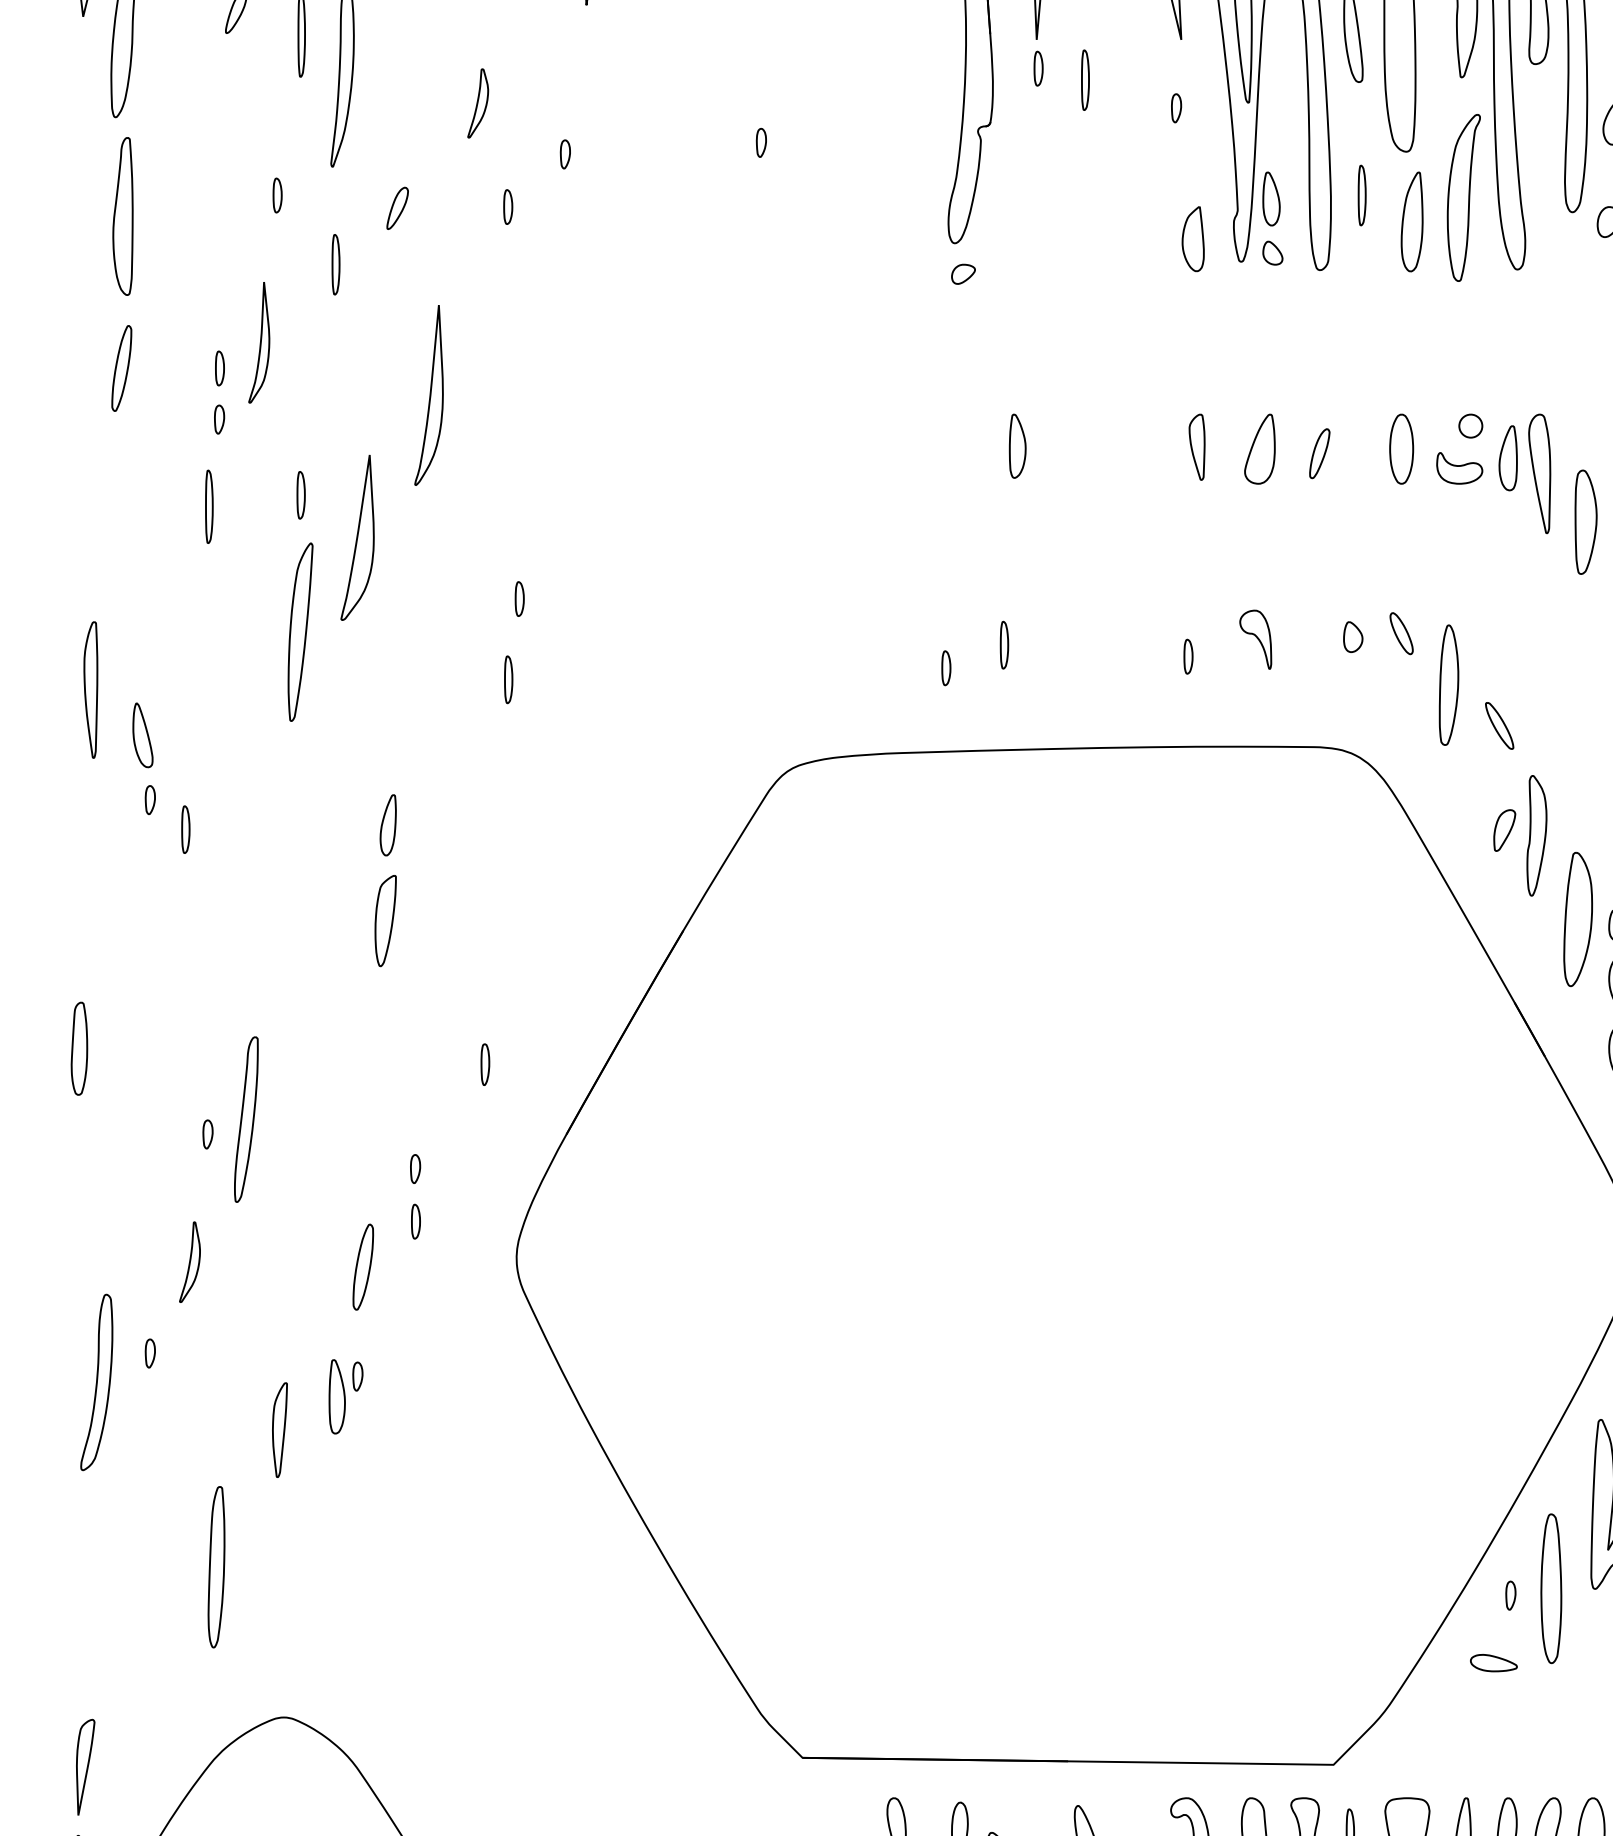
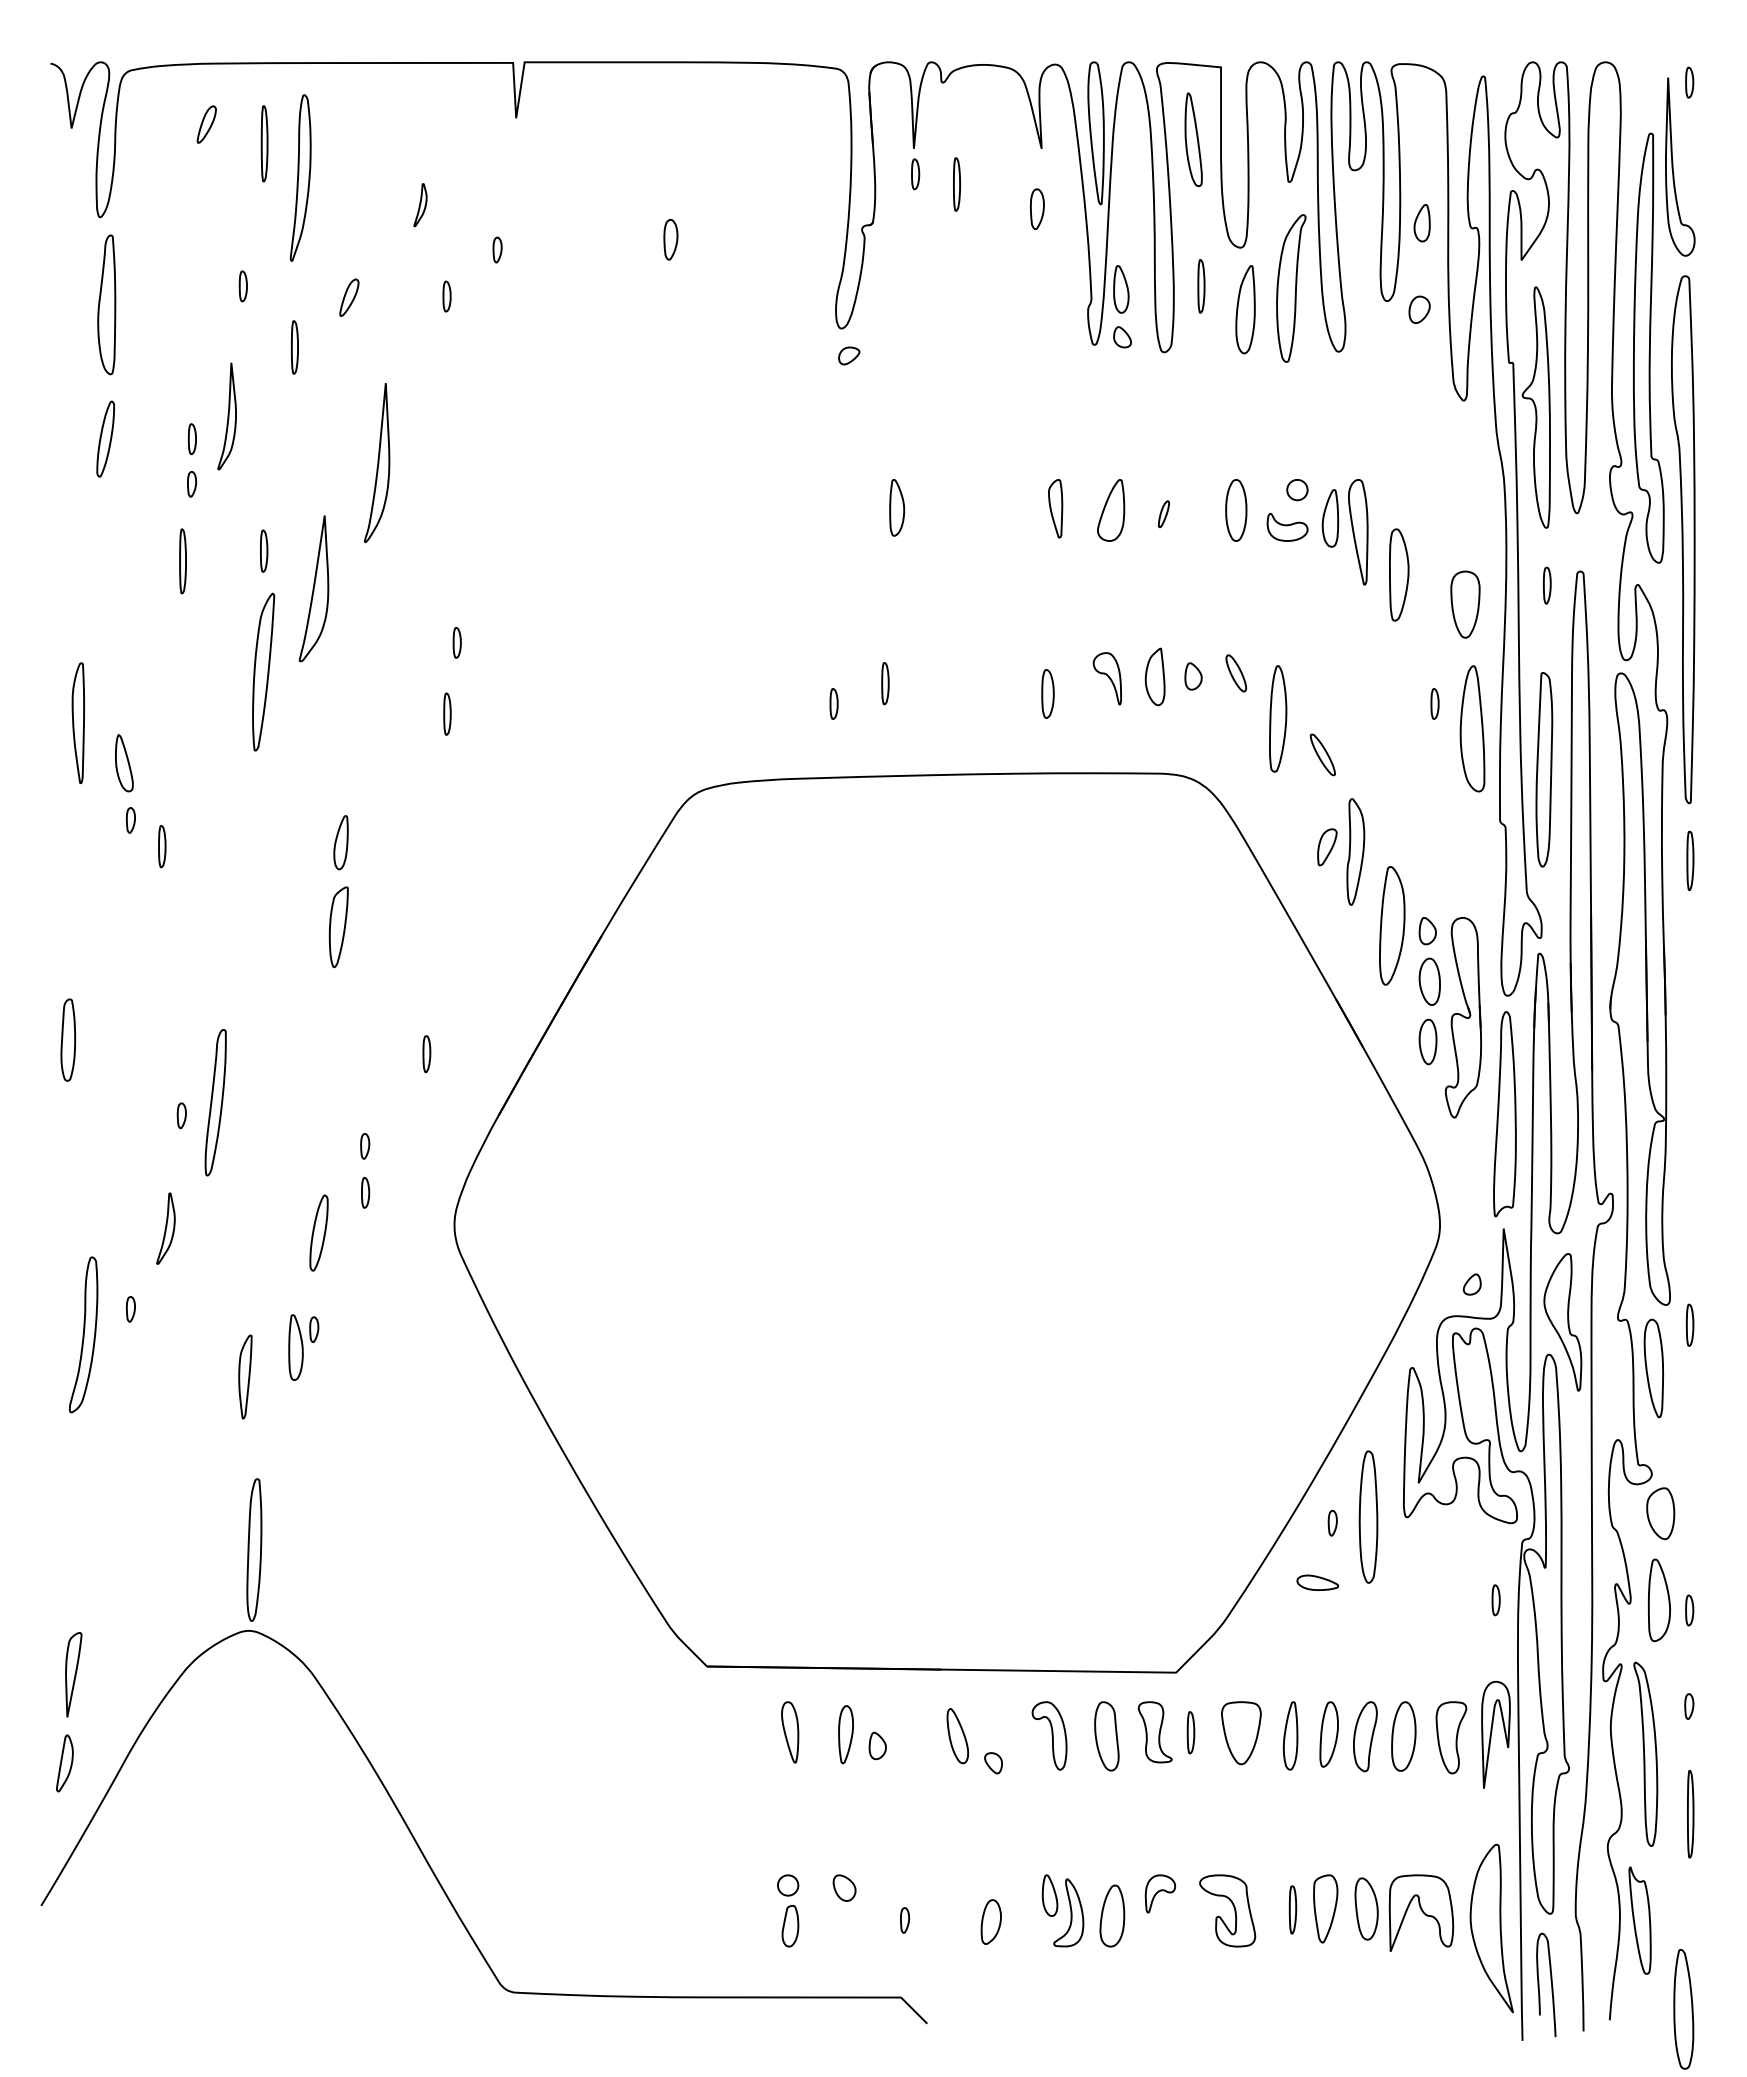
part: (478, 103) -> (420, 205), size x0.7
part: (1176, 108) -> (1037, 209), size x1.6
part: (761, 142) -> (670, 239), size x1.6
part: (1192, 238) -> (1154, 676), moved
part: (1319, 452) -> (1163, 513), size x0.6
part: (1187, 656) -> (1047, 693), size x1.6
part: (216, 1566) -> (254, 1549), moved

